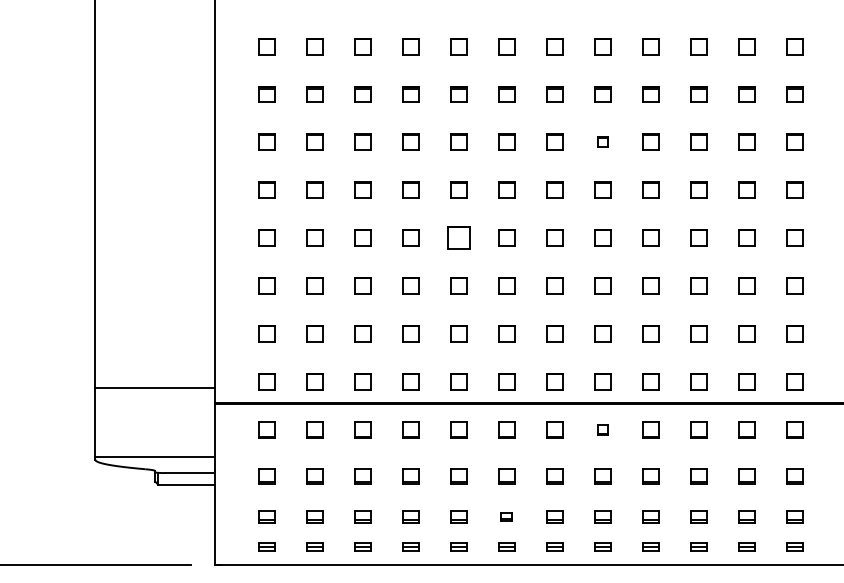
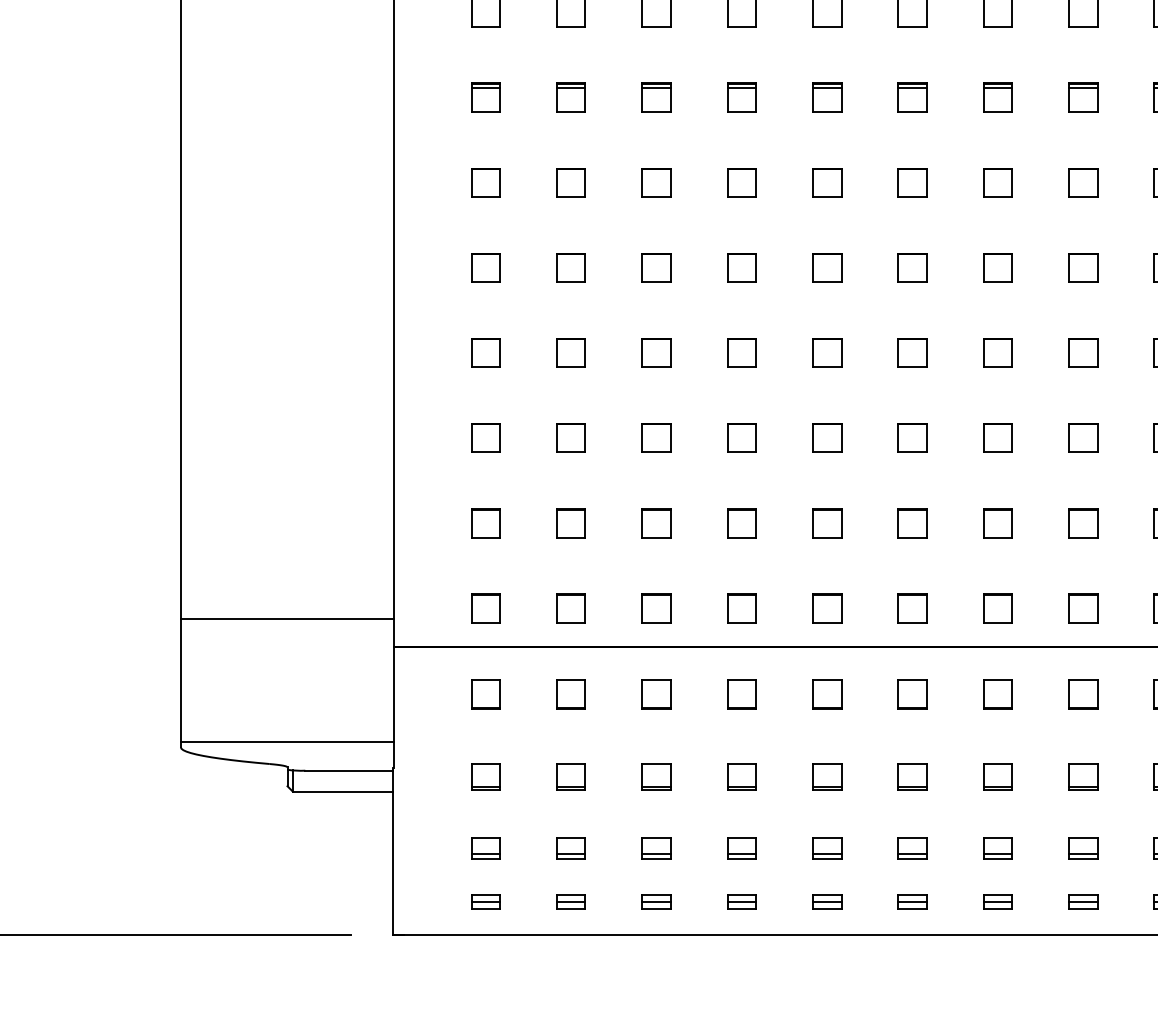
part: (602, 141) -> (1082, 181), size x1.67
part: (458, 237) -> (826, 351), size x0.71
part: (602, 429) -> (1082, 693), size x1.67
part: (506, 516) -> (912, 848), size x1.43

